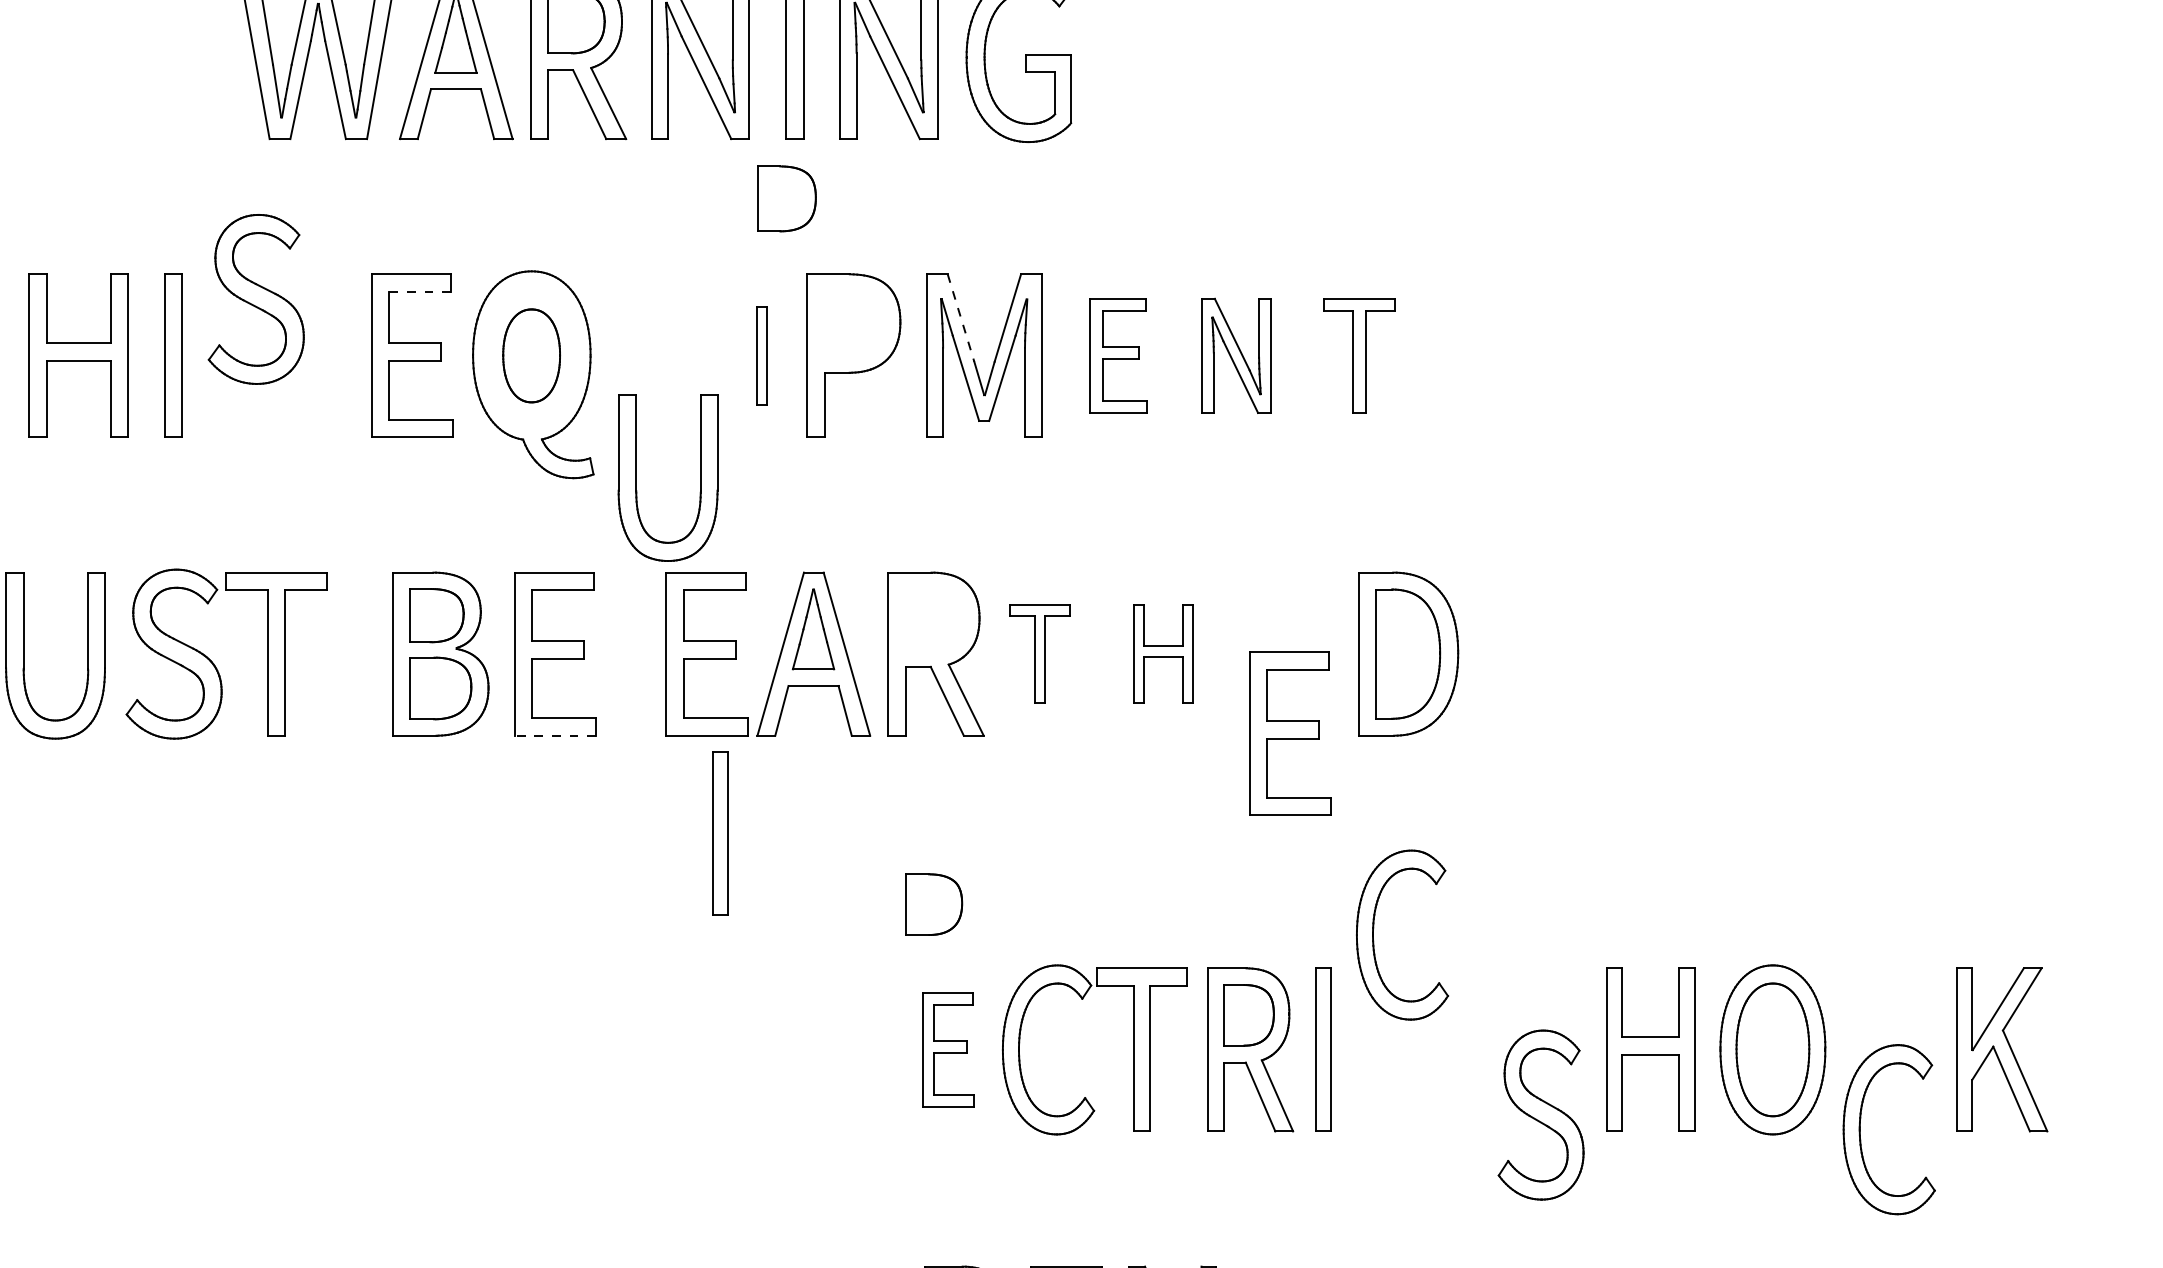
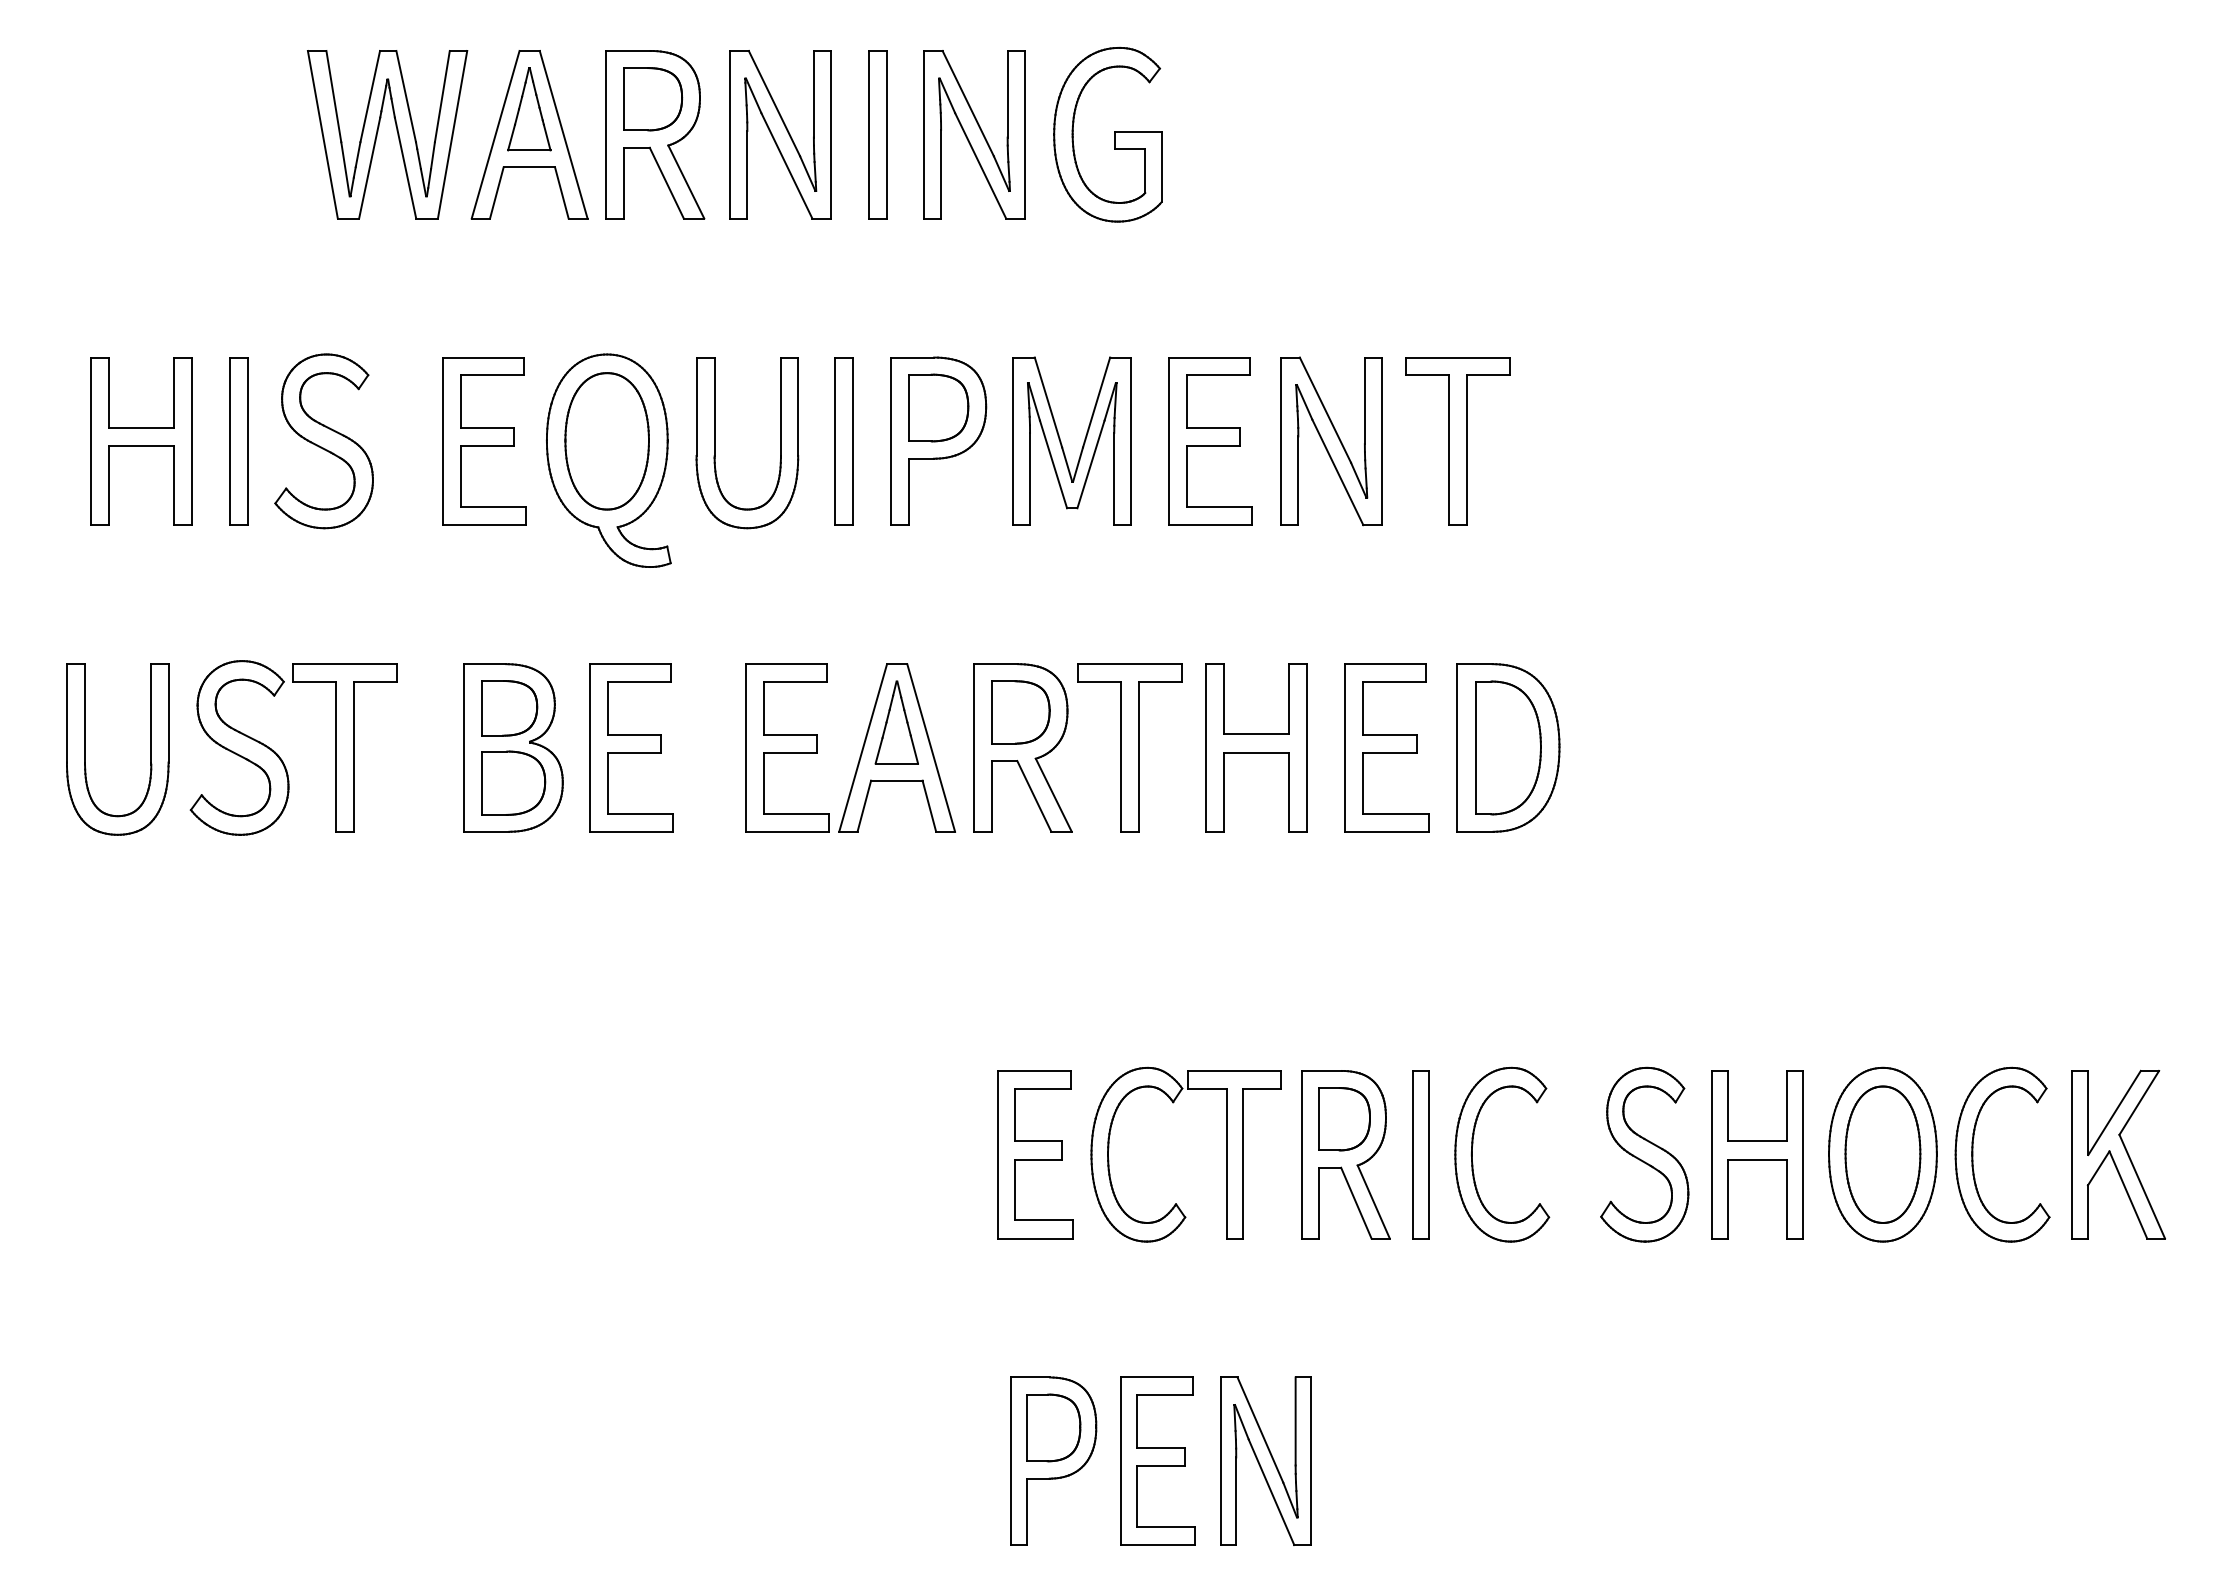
part: (786, 198) -> (938, 407), moved
line: (420, 291) -> (492, 375), dashed -> solid
part: (255, 299) -> (323, 441), moved
line: (961, 319) -> (1048, 403), dashed -> solid
part: (531, 356) -> (606, 441), size x1.43
part: (761, 356) -> (843, 441), size x1.67
part: (1118, 356) -> (1210, 441), size x1.43
part: (1236, 356) -> (1331, 441), size x1.43
part: (1358, 356) -> (1457, 441), size x1.43
part: (637, 478) -> (715, 443), moved
part: (1039, 653) -> (1129, 747), size x1.67
part: (1163, 653) -> (1256, 747), size x1.67
part: (1289, 733) -> (1386, 747), moved
line: (555, 735) -> (631, 831), dashed -> solid
part: (719, 833) -> (800, 932), removed
part: (933, 904) -> (1020, 712), moved
part: (1373, 934) -> (1472, 1154), moved
part: (948, 1049) -> (1035, 1154), size x1.43
part: (1540, 1114) -> (1644, 1154), moved
part: (1860, 1129) -> (1973, 1154), moved

